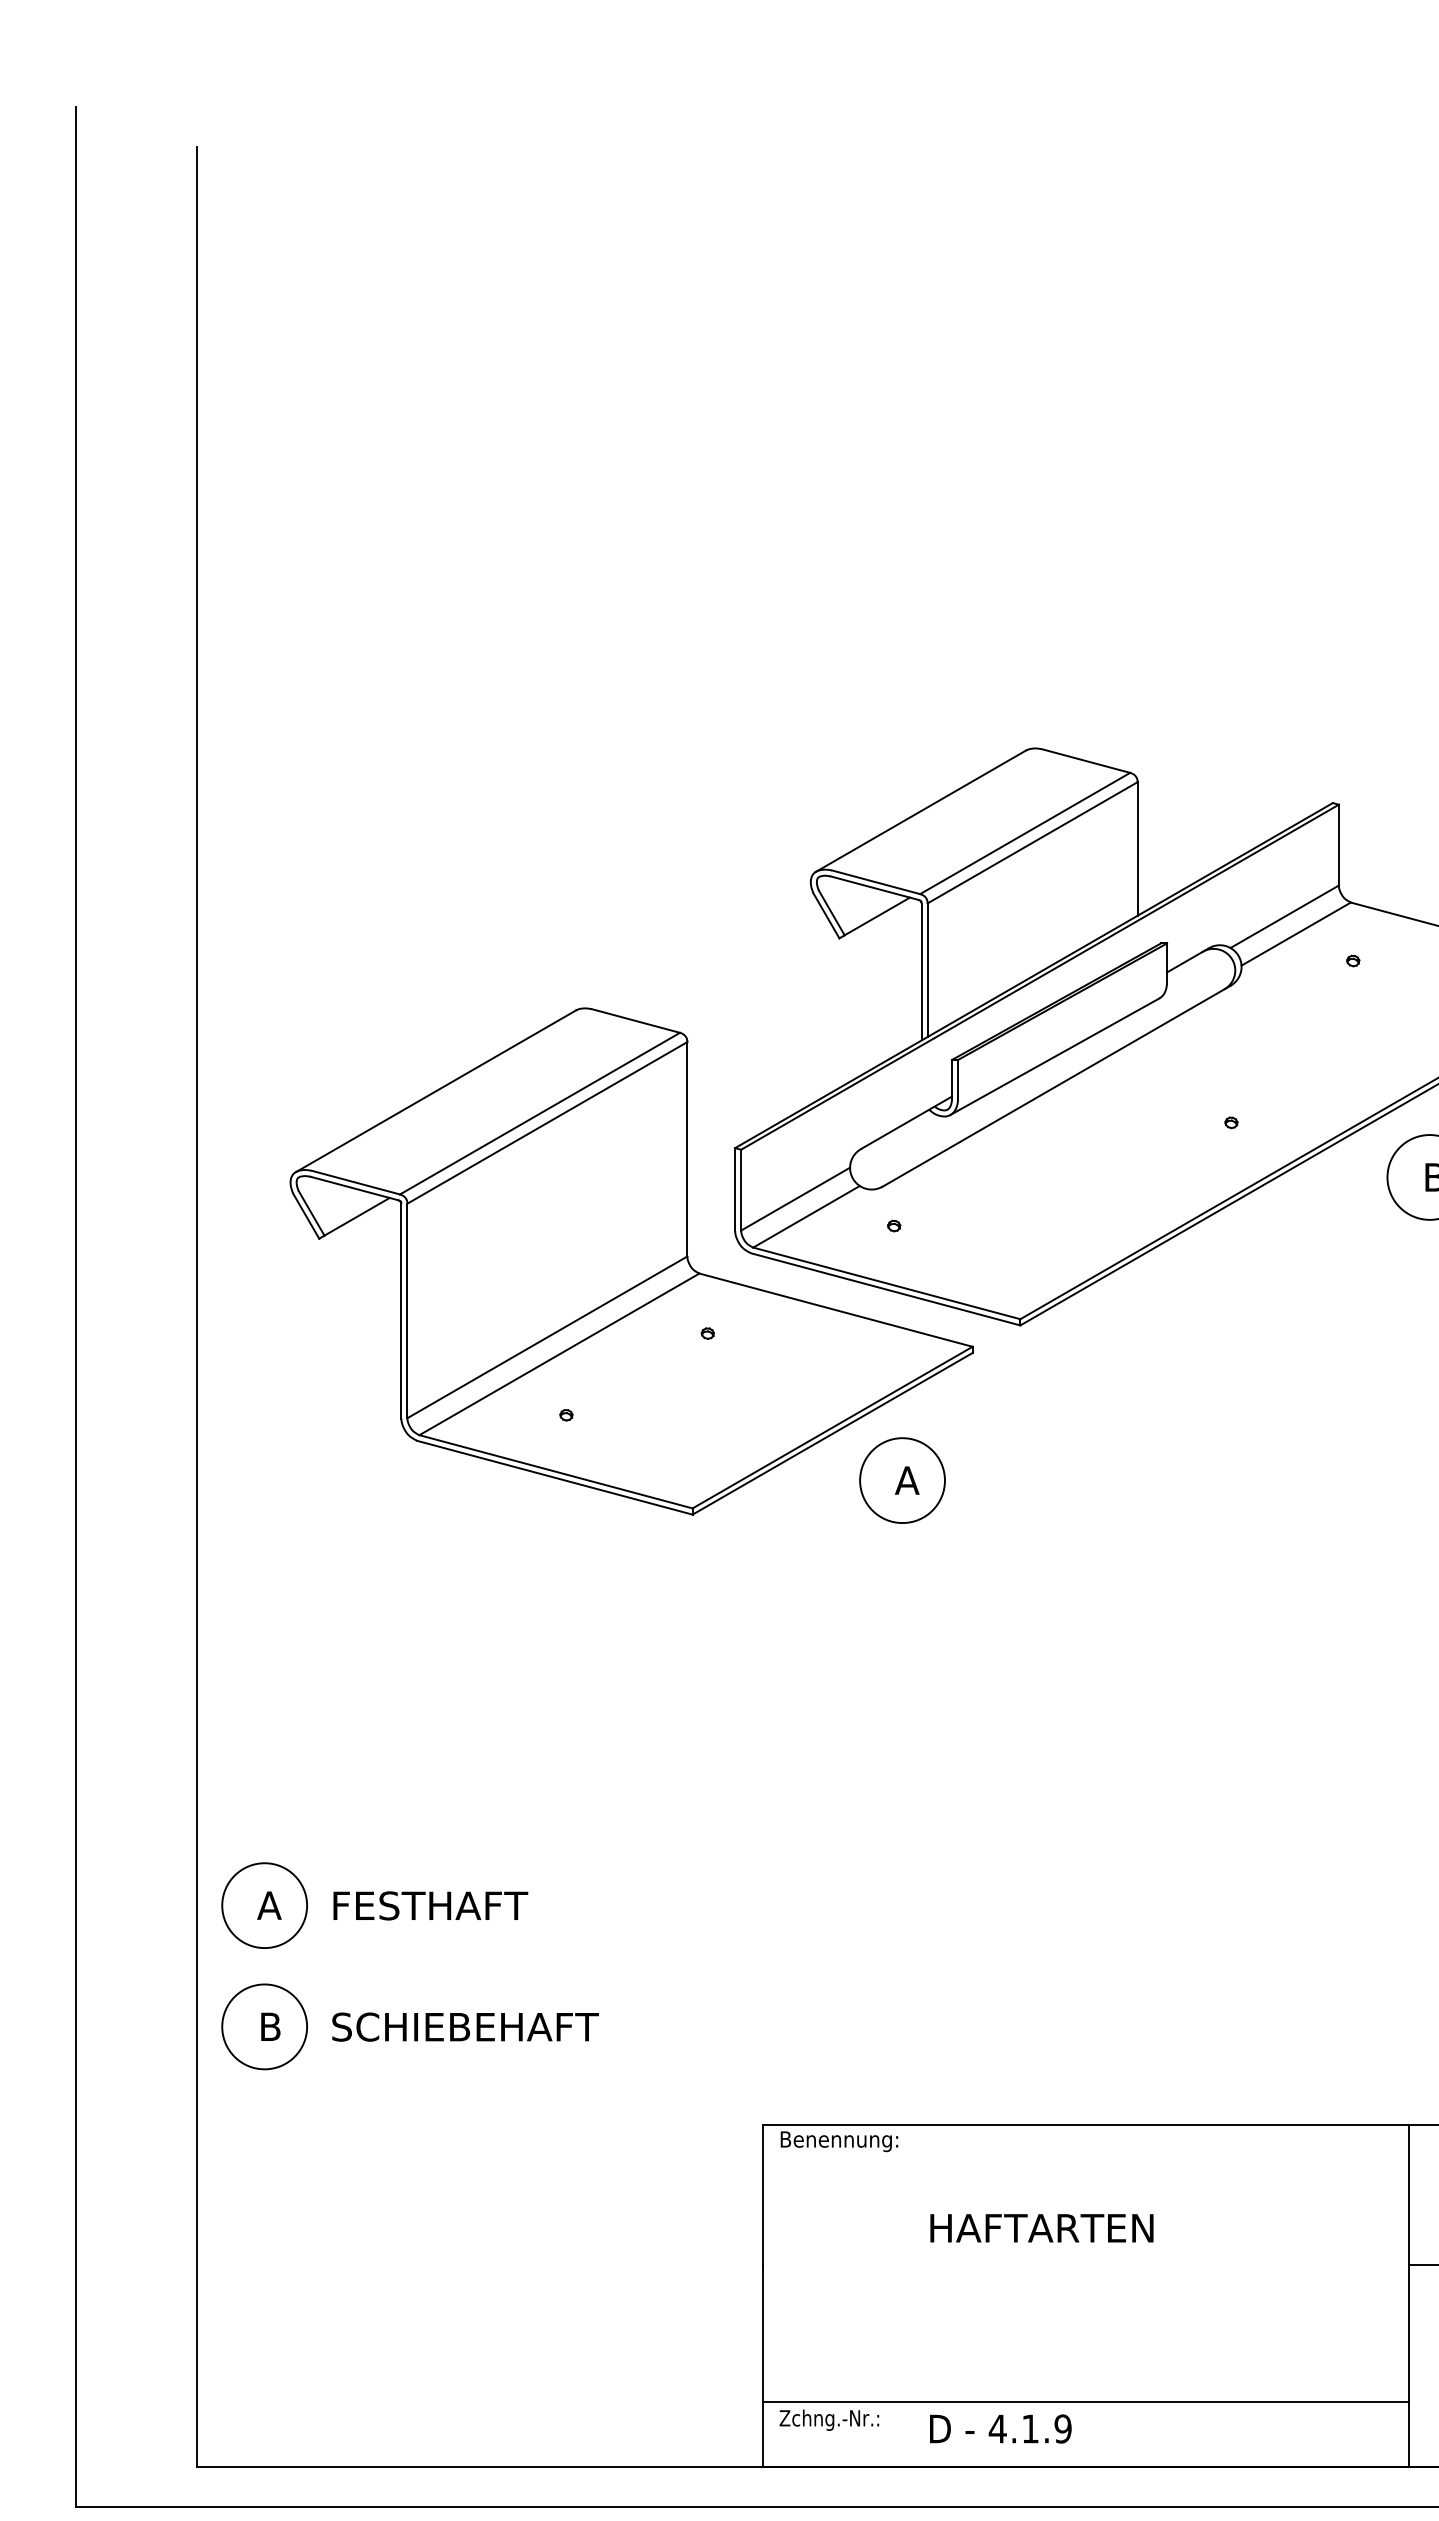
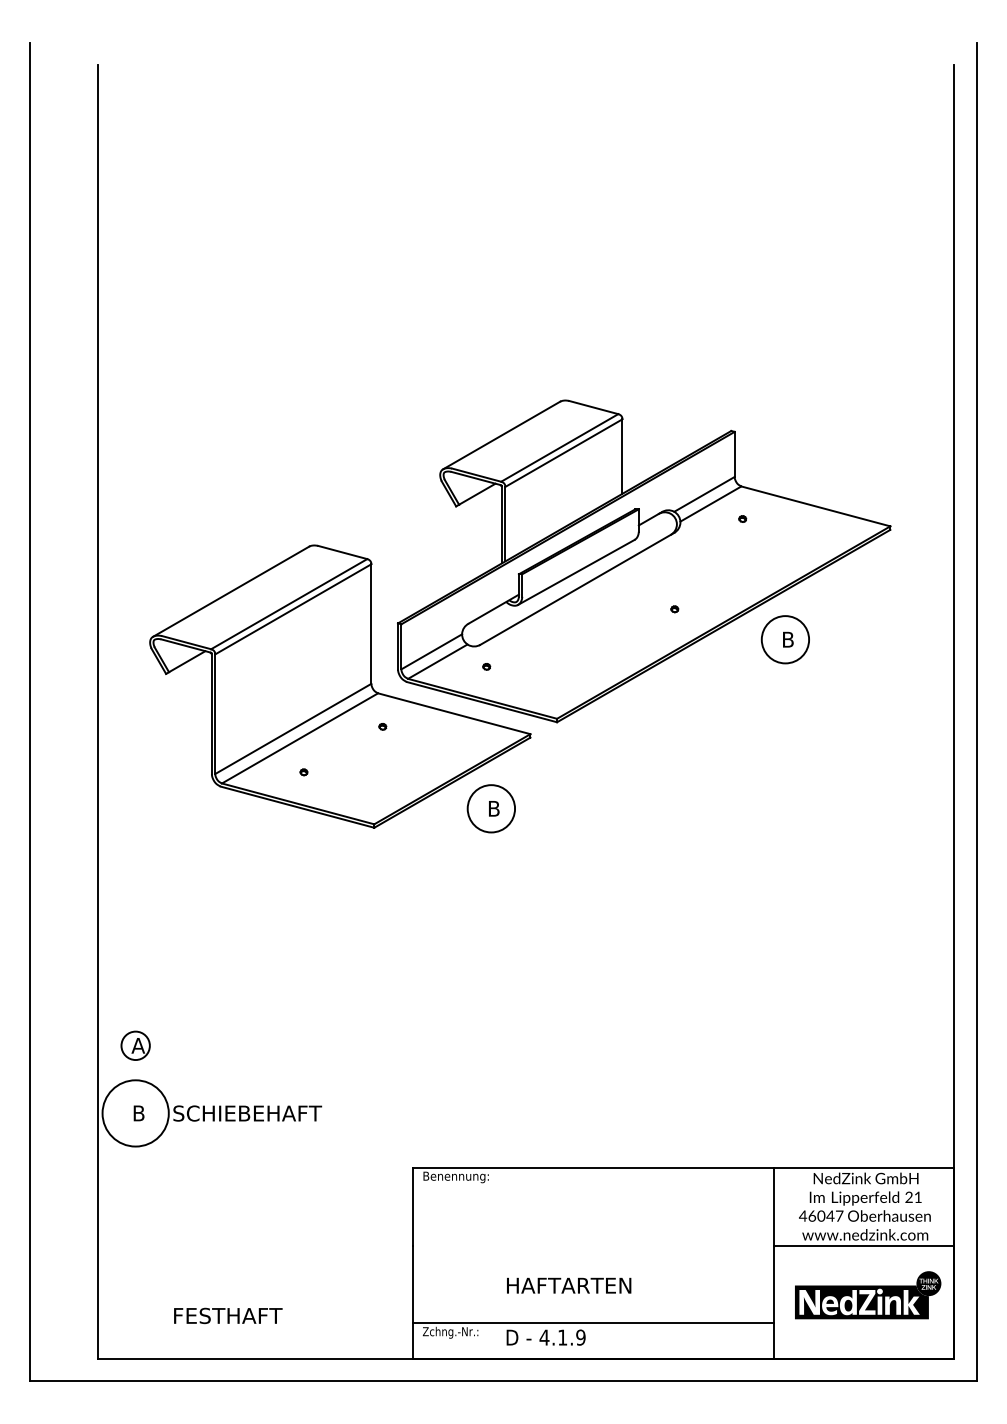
text: (906, 1480) -> (493, 808), A -> B
circle: (264, 1905) -> (135, 1045), size x0.6
text: (431, 1905) -> (228, 1315), moved
circle: (264, 2027) -> (135, 1113), size x1.4
text: (1042, 2227) -> (569, 1285), moved

